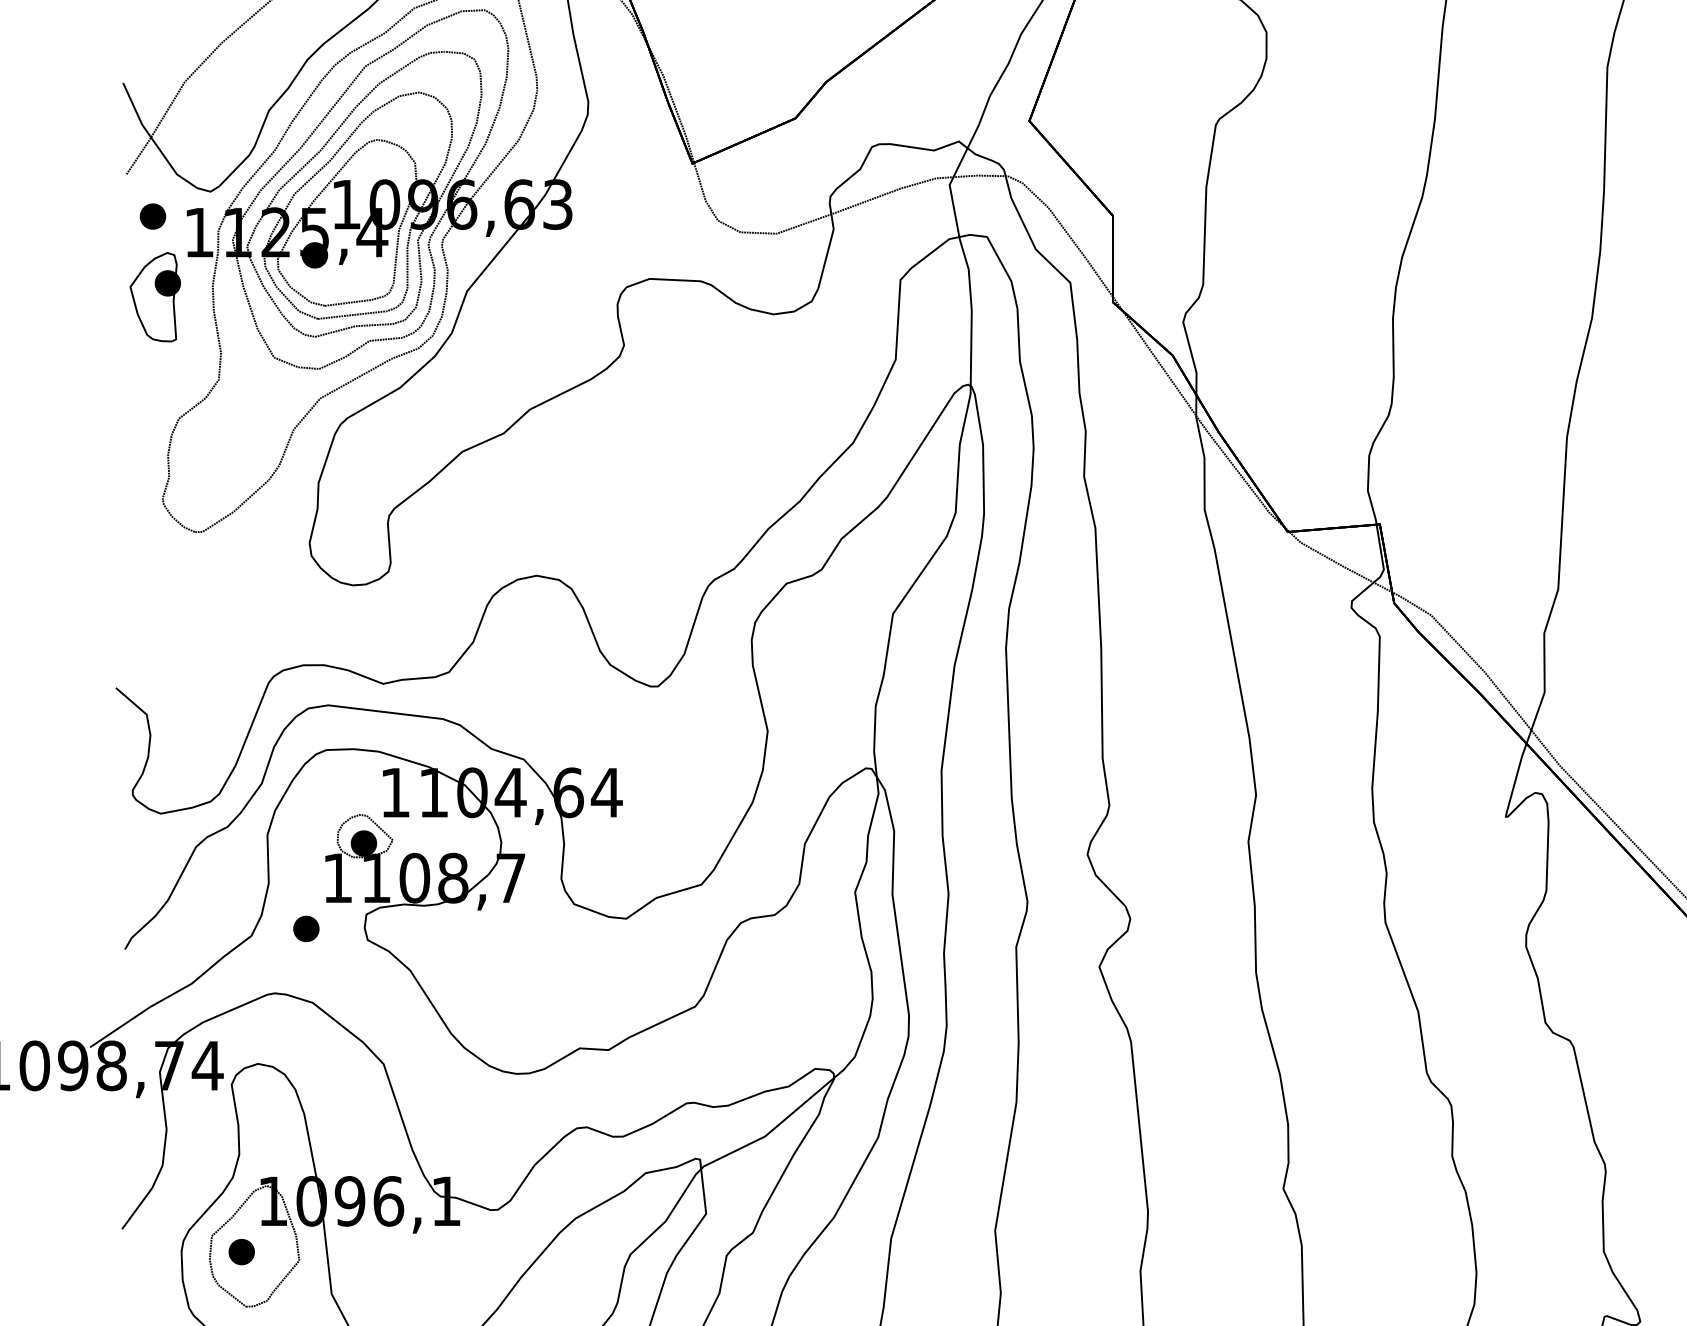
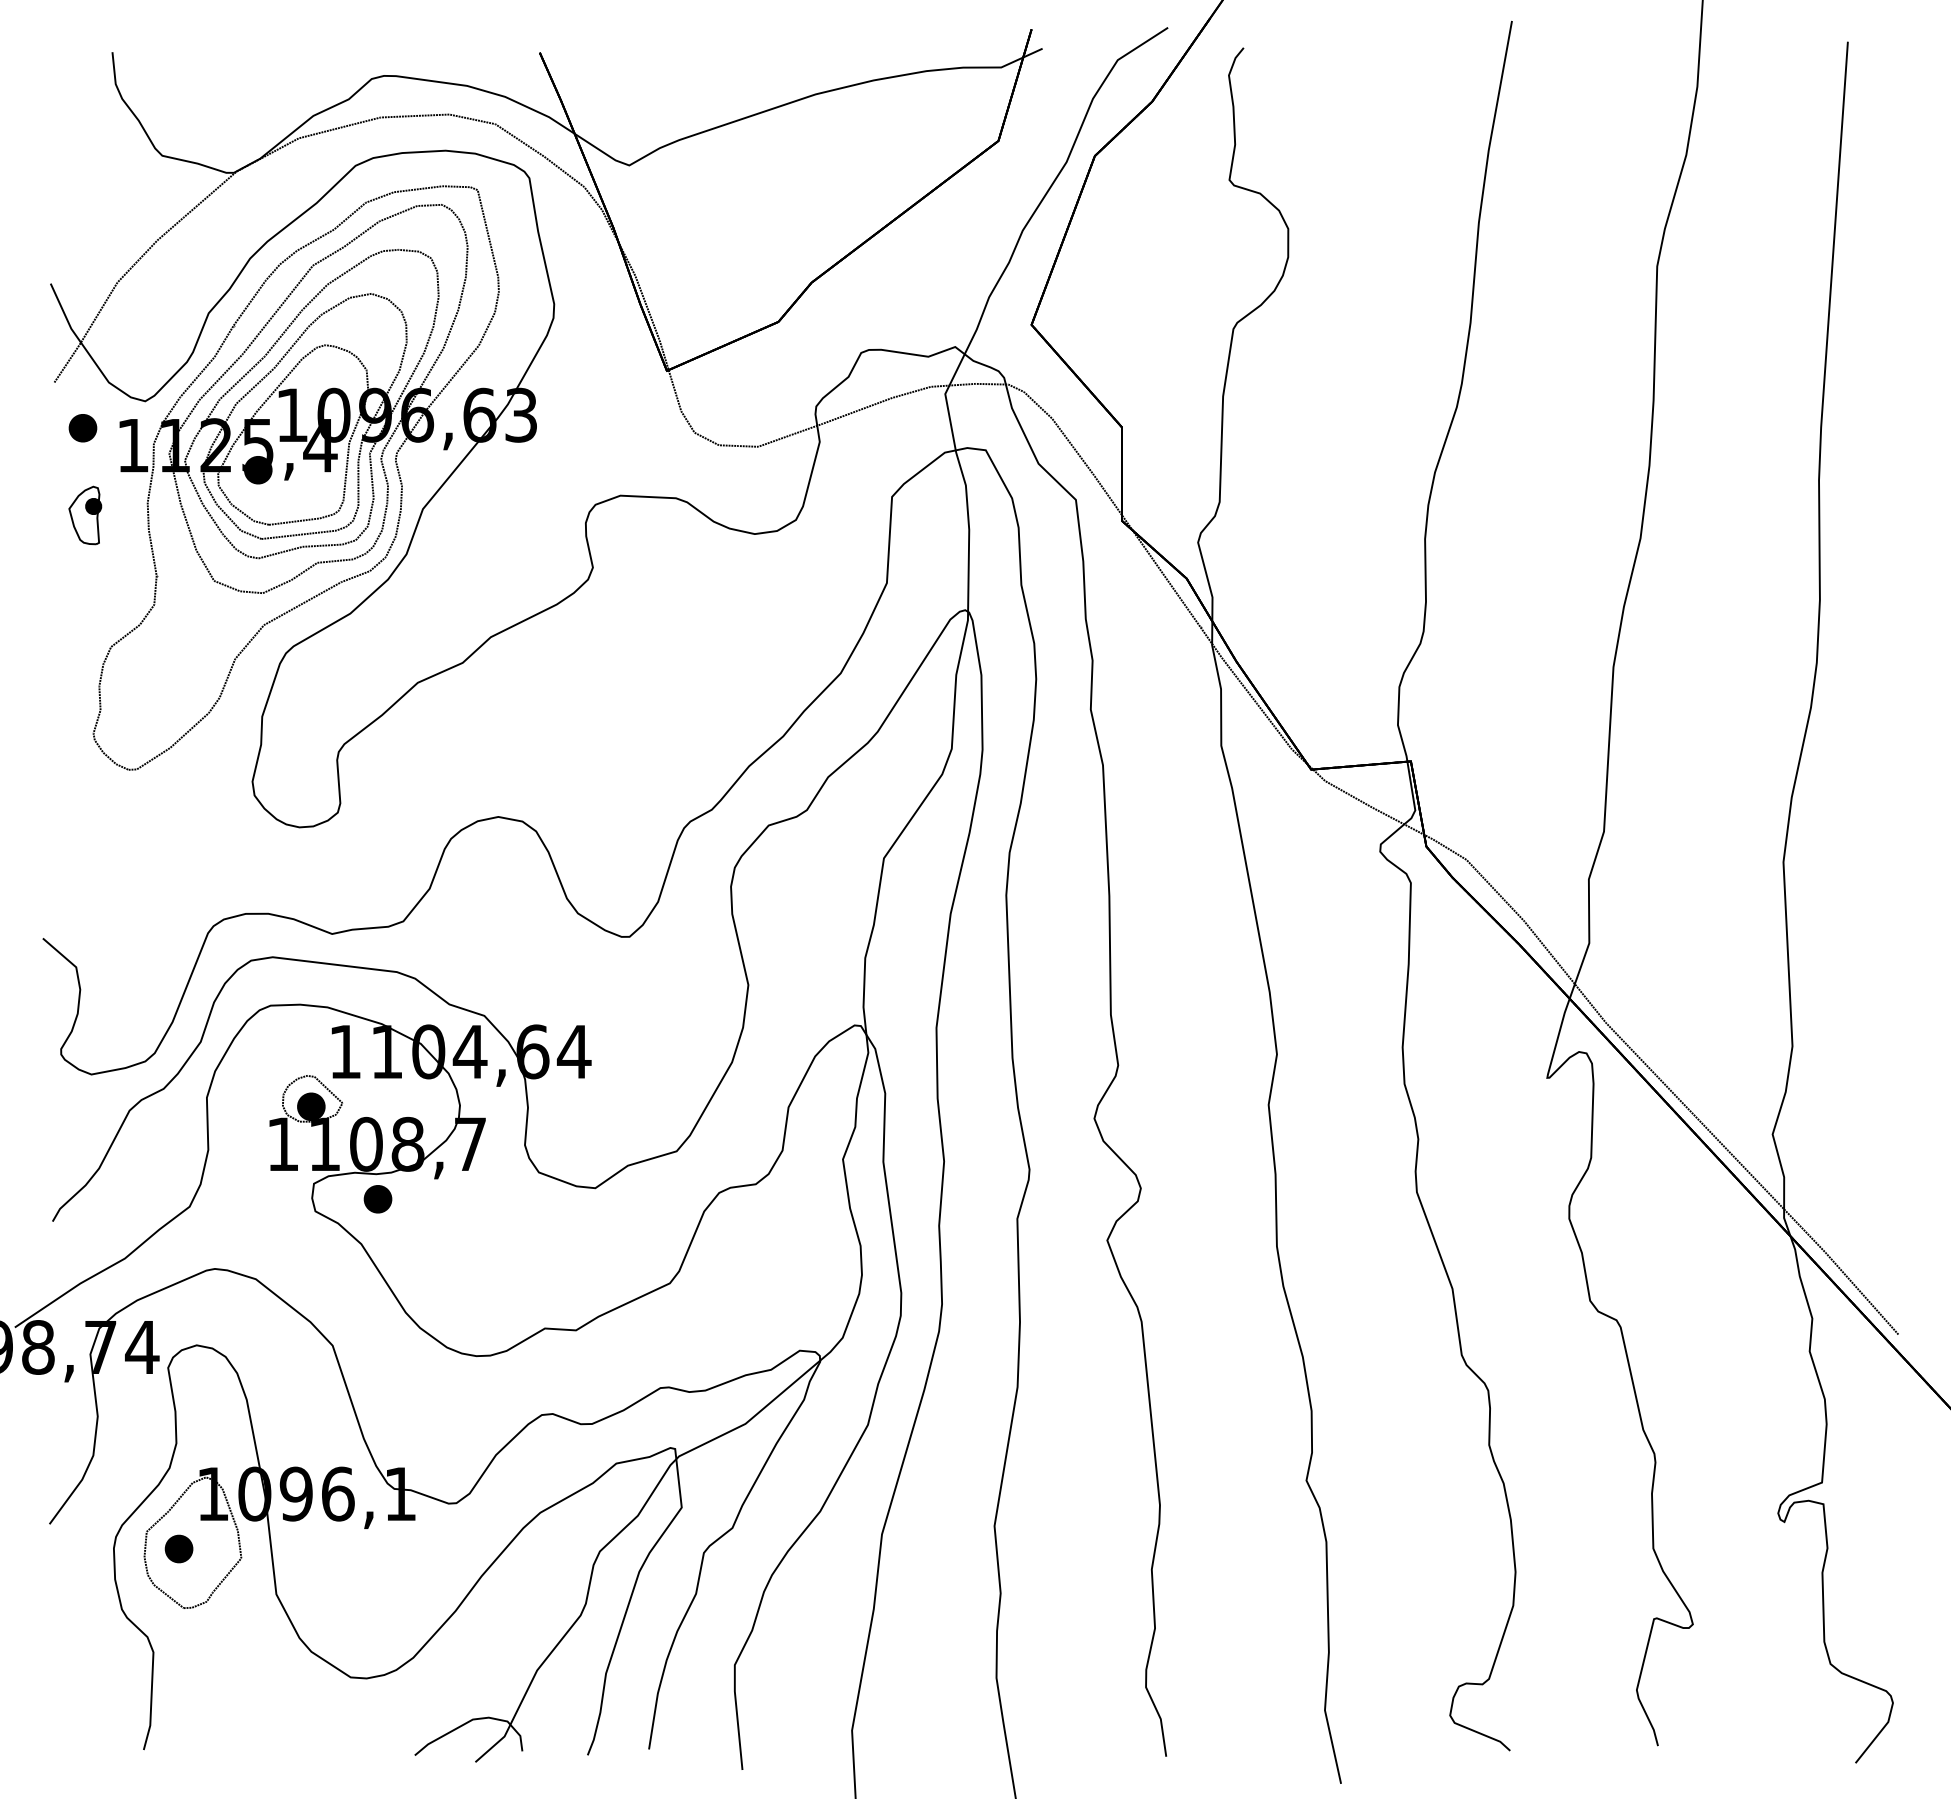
part: (155, 297) -> (85, 515), size x0.6
part: (305, 929) -> (377, 1199), moved

